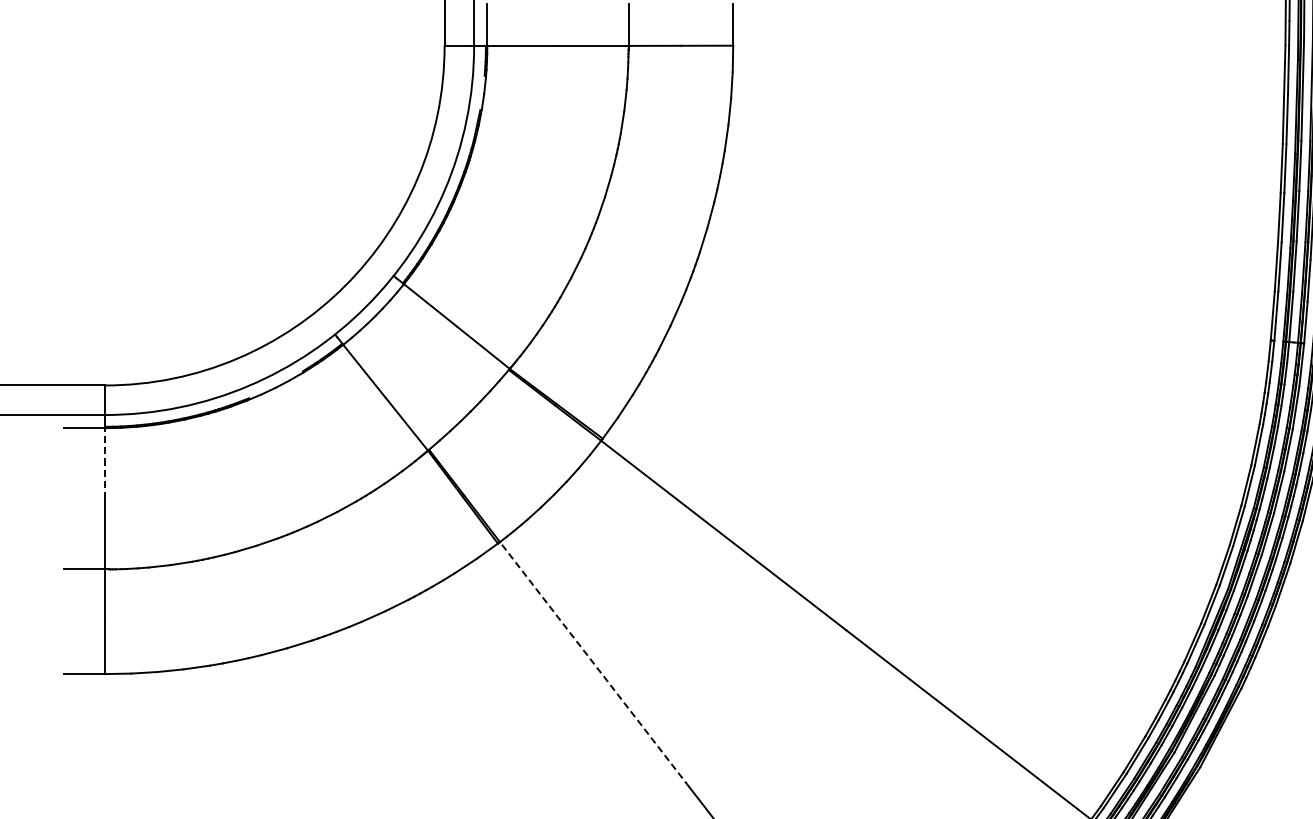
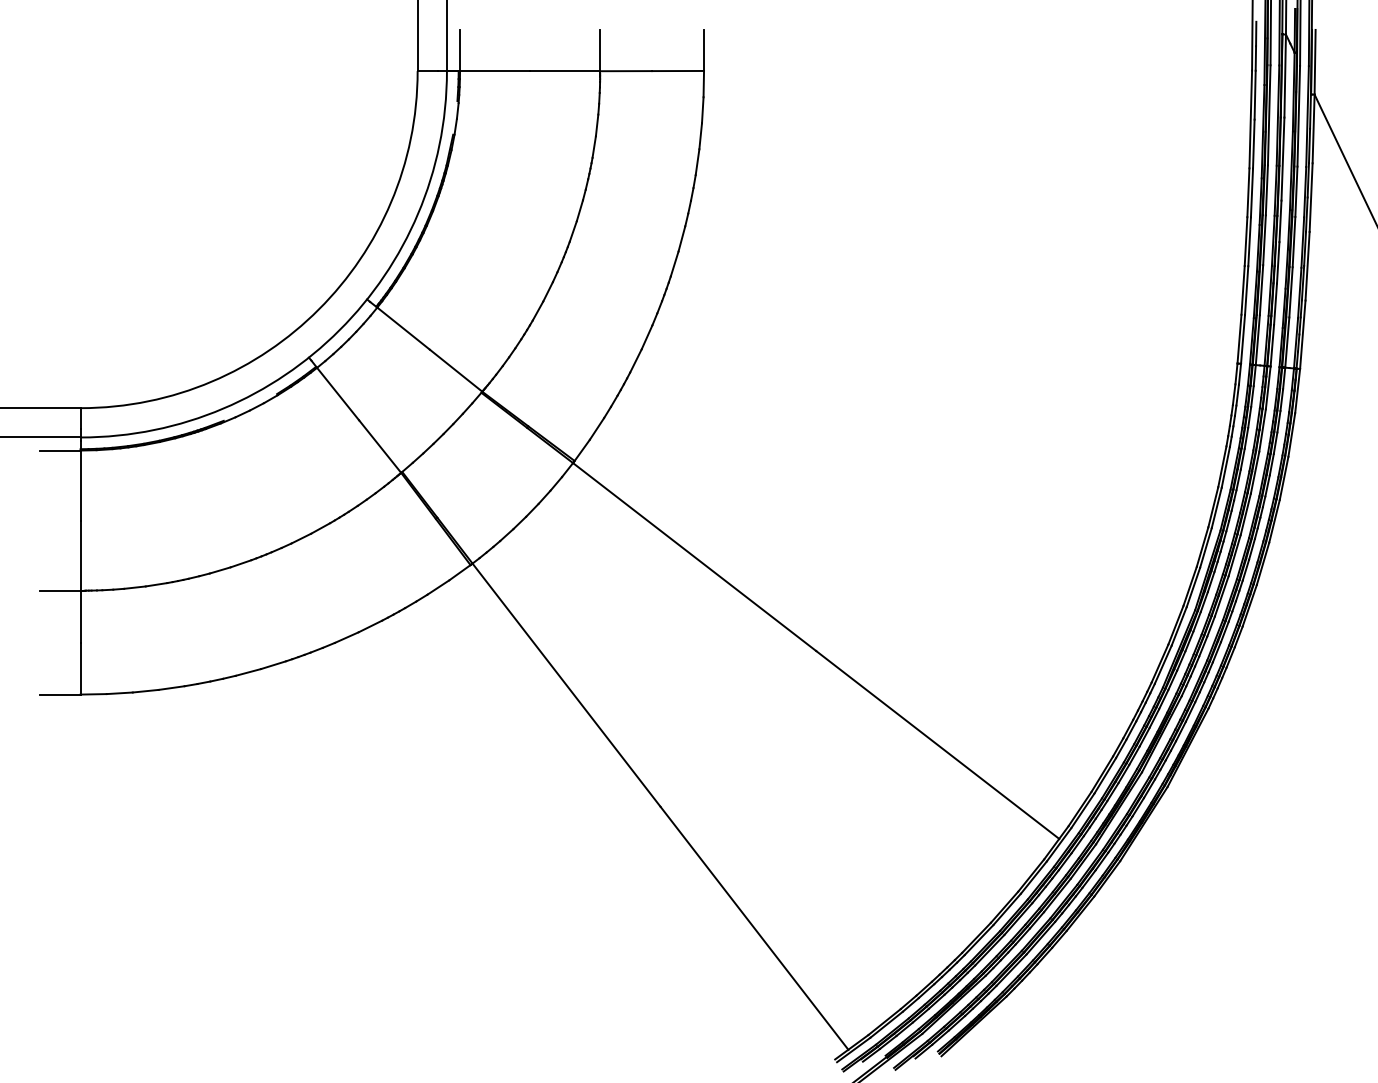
line: (104, 463) -> (80, 485), dashed -> solid
line: (594, 664) -> (566, 685), dashed -> solid

